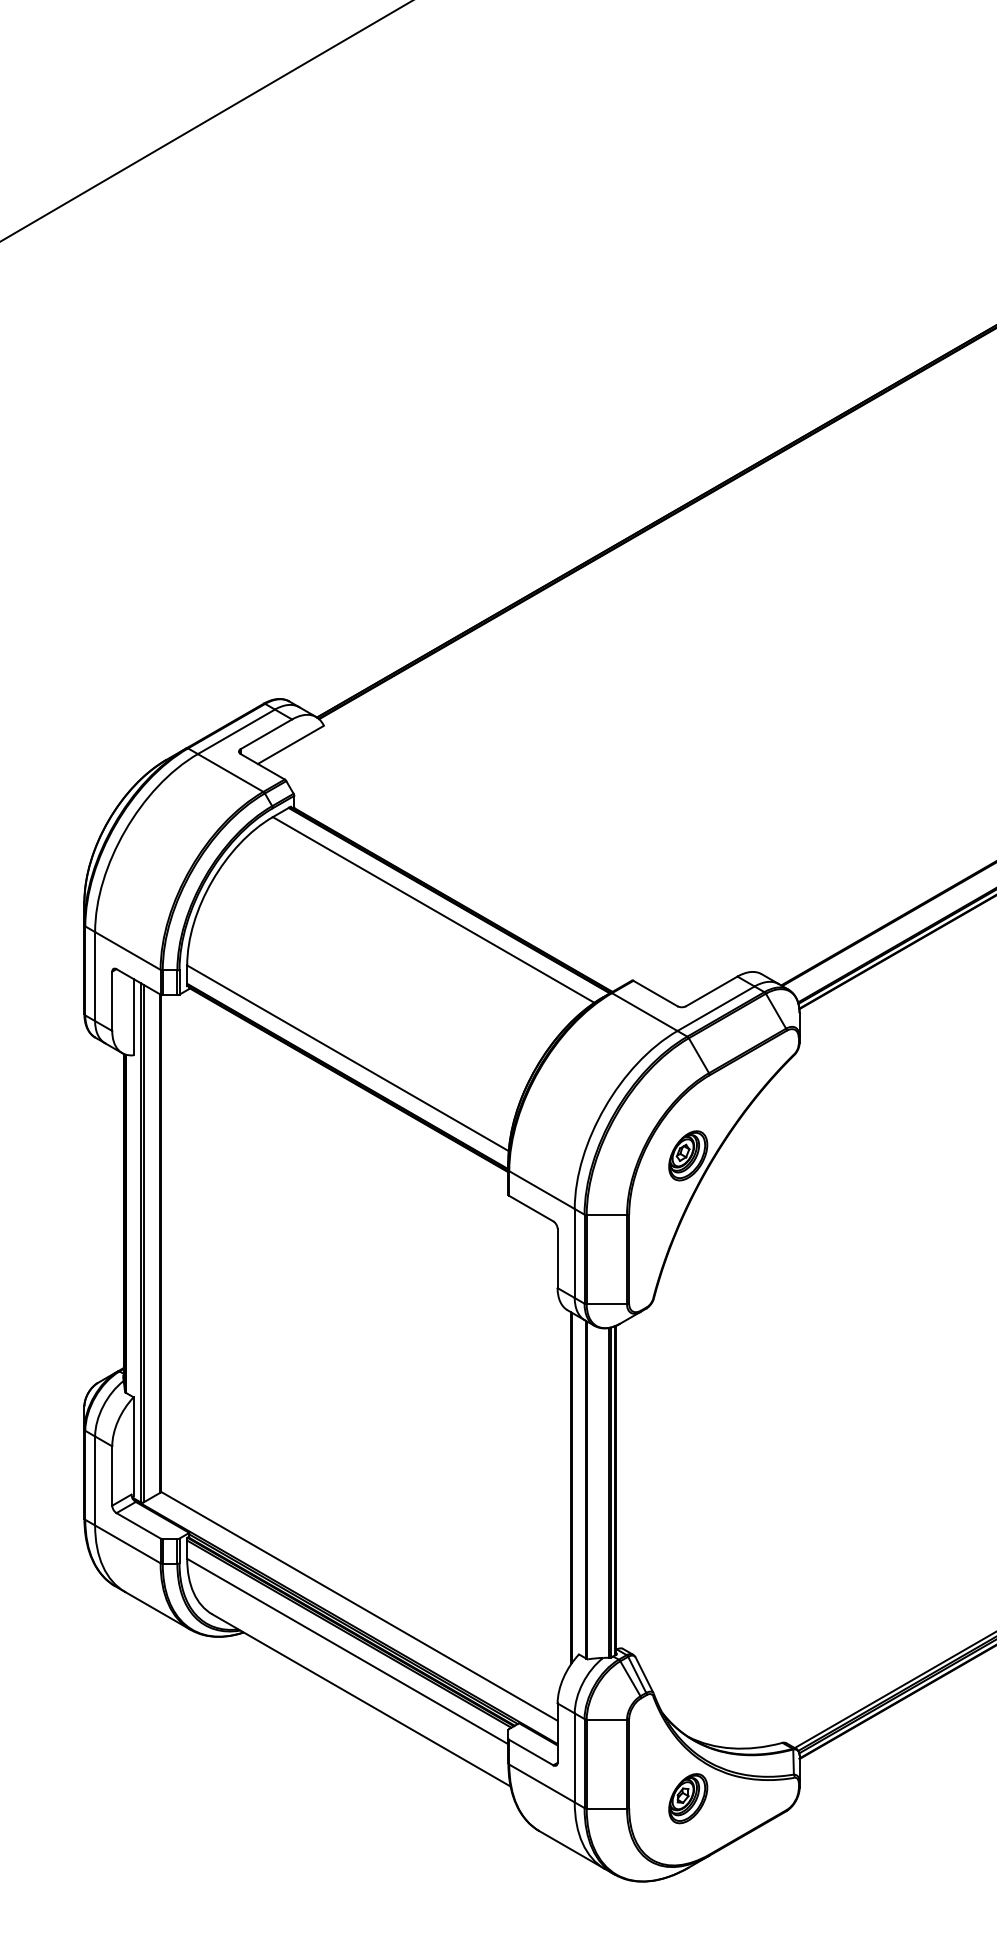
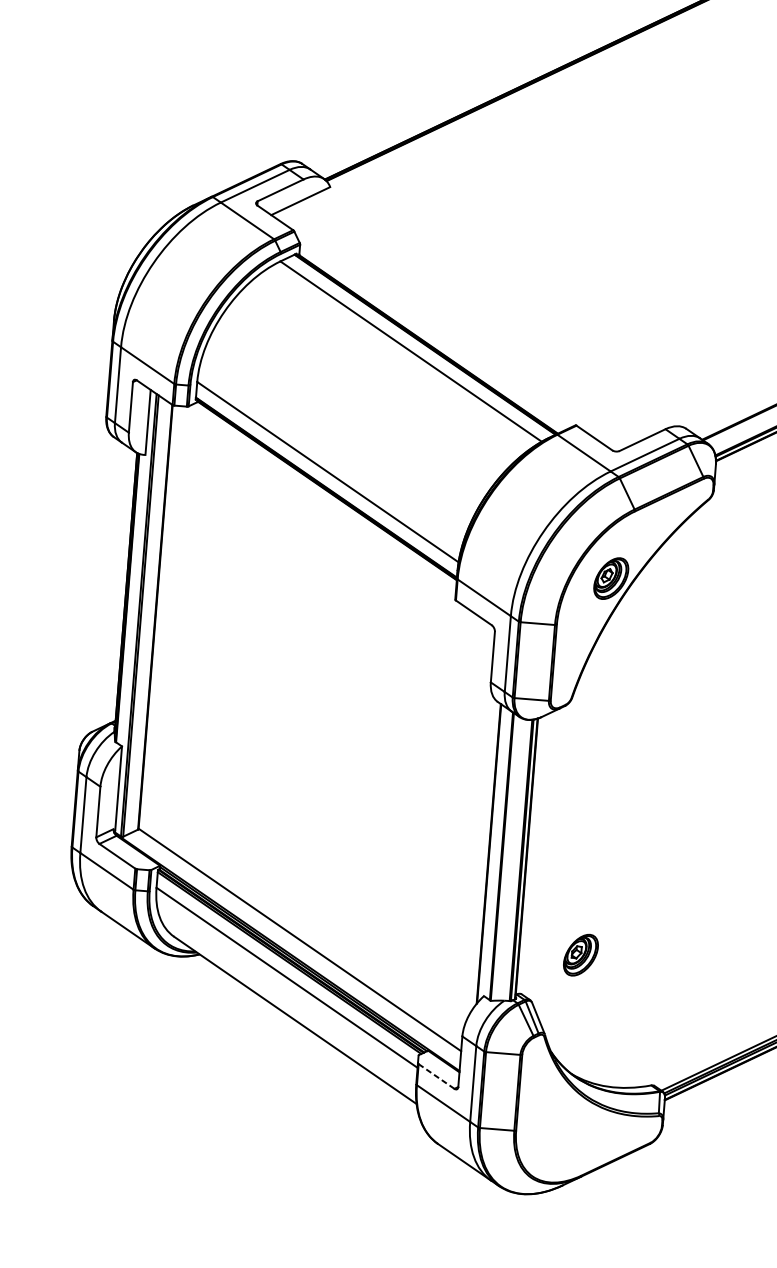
line: (530, 1752) -> (435, 1076), solid -> dashed
part: (688, 1798) -> (581, 955), moved

